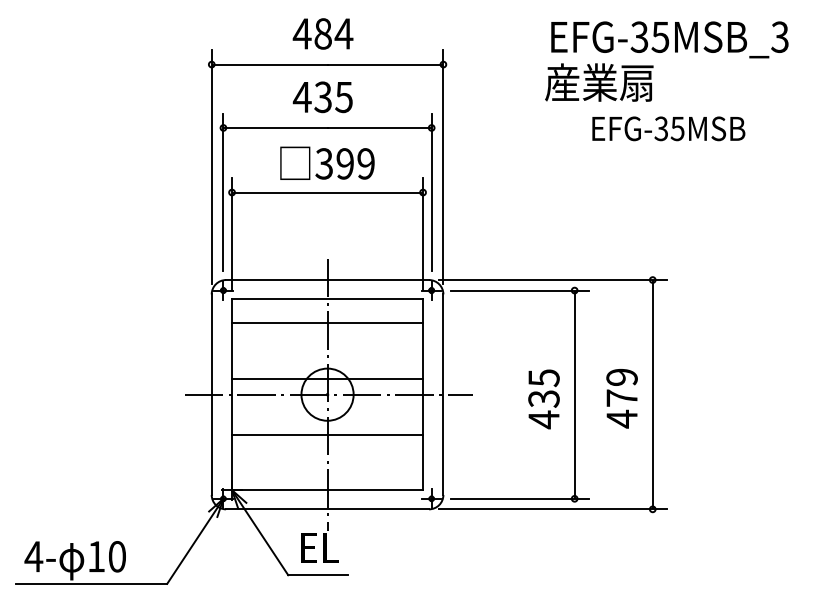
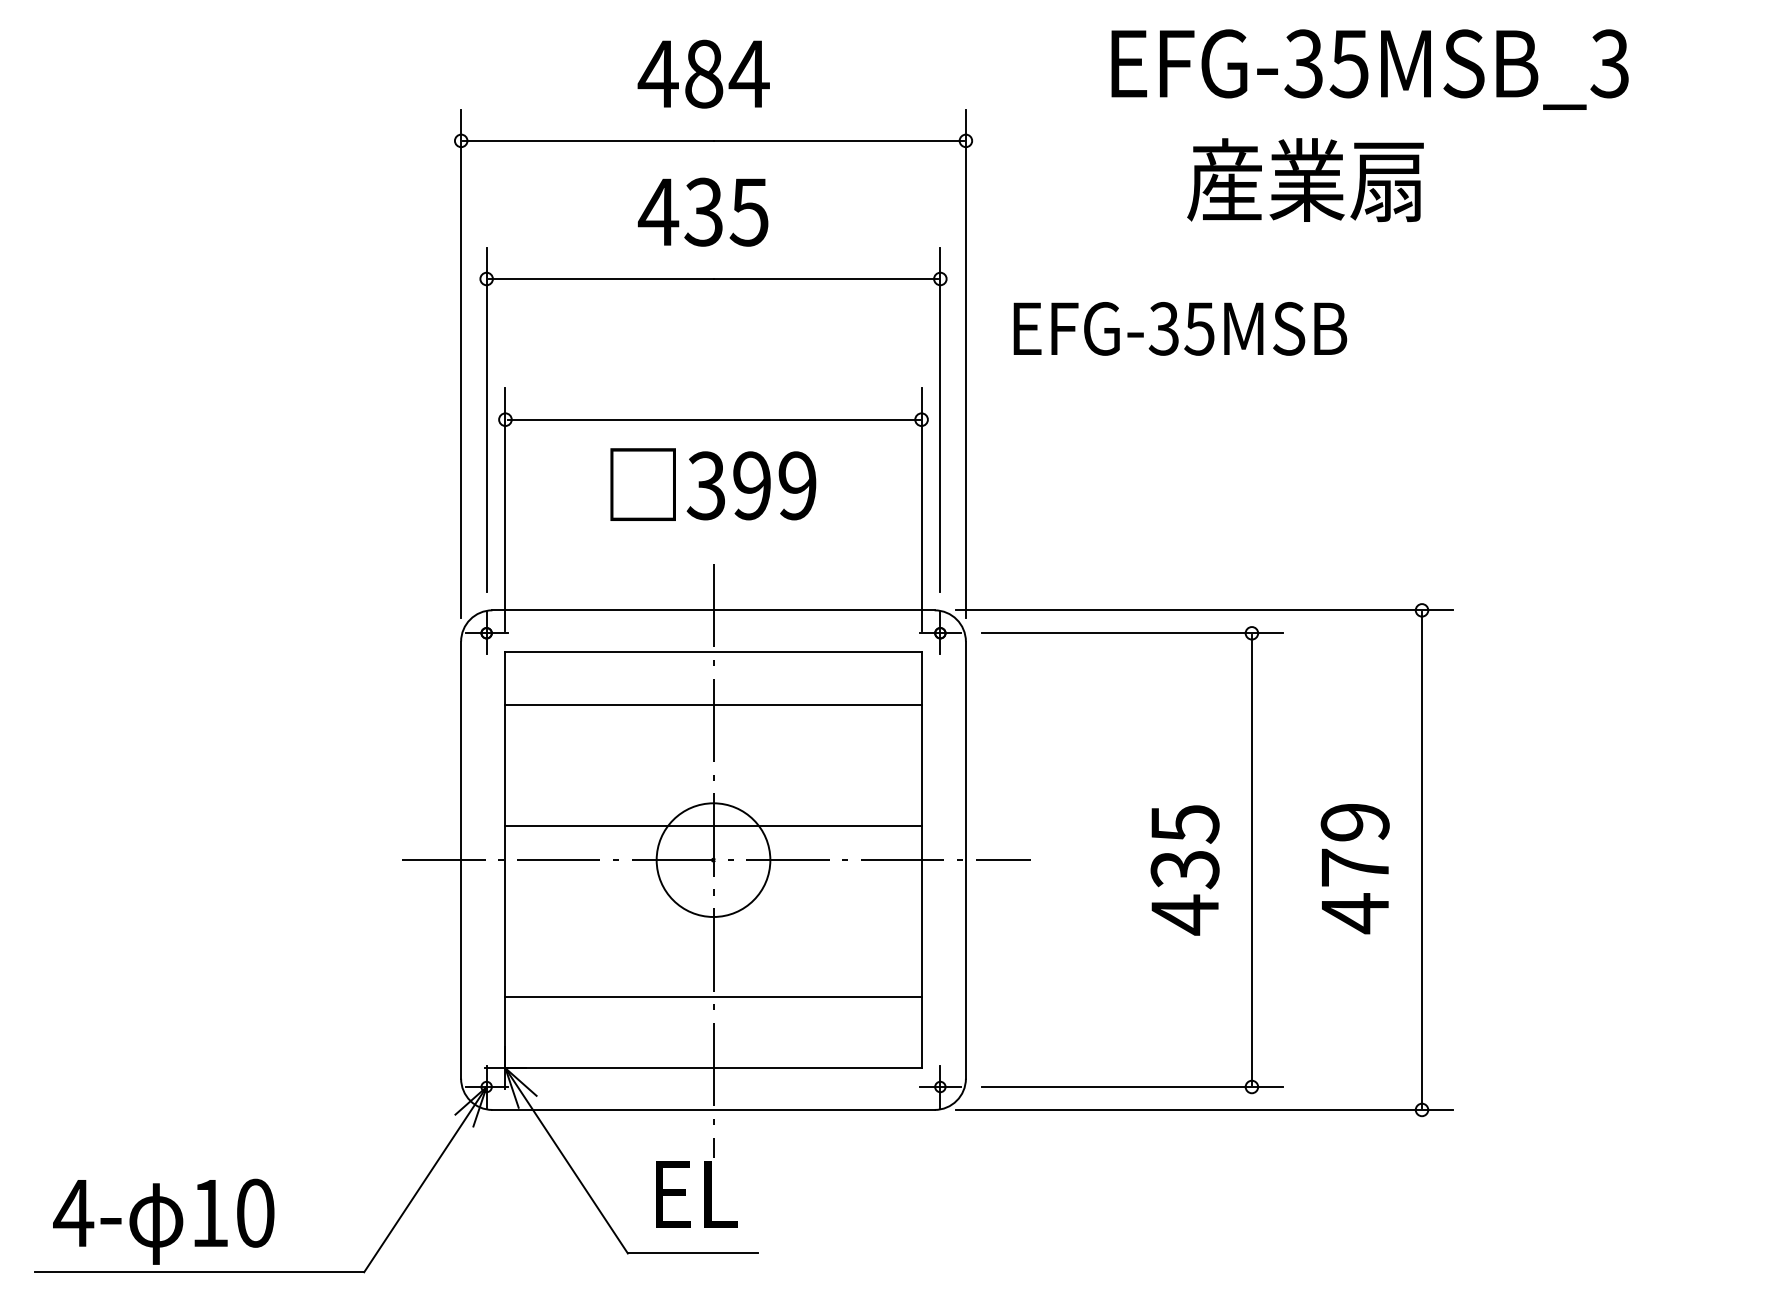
text: (669, 39) -> (1369, 68), moved
text: (668, 128) -> (1179, 328), moved
text: (327, 162) -> (713, 482), moved
line: (327, 434) -> (713, 996), moved

